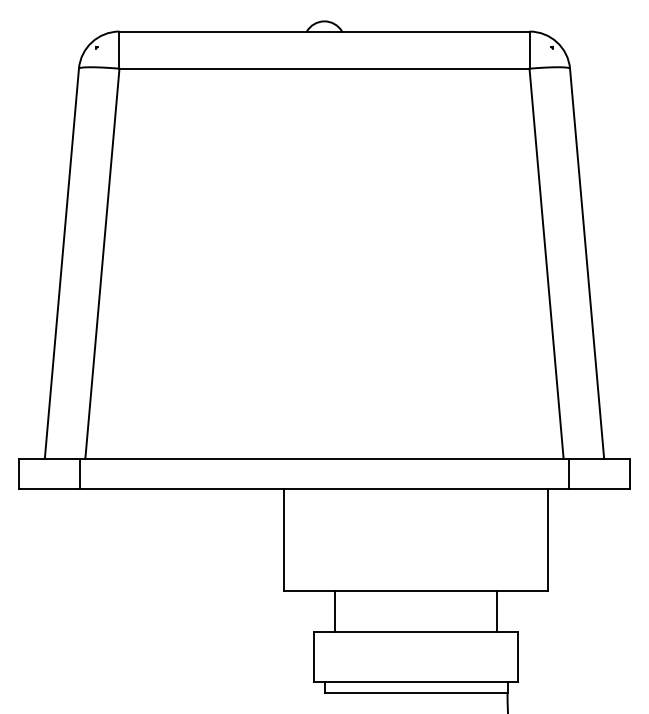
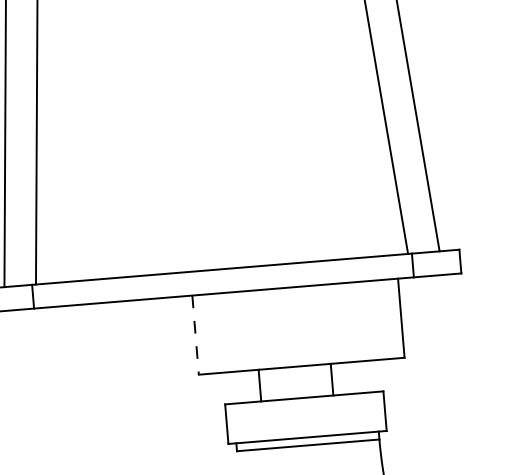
line: (283, 540) -> (195, 335), solid -> dashed
line: (334, 610) -> (259, 385), moved
line: (497, 610) -> (332, 379), moved

